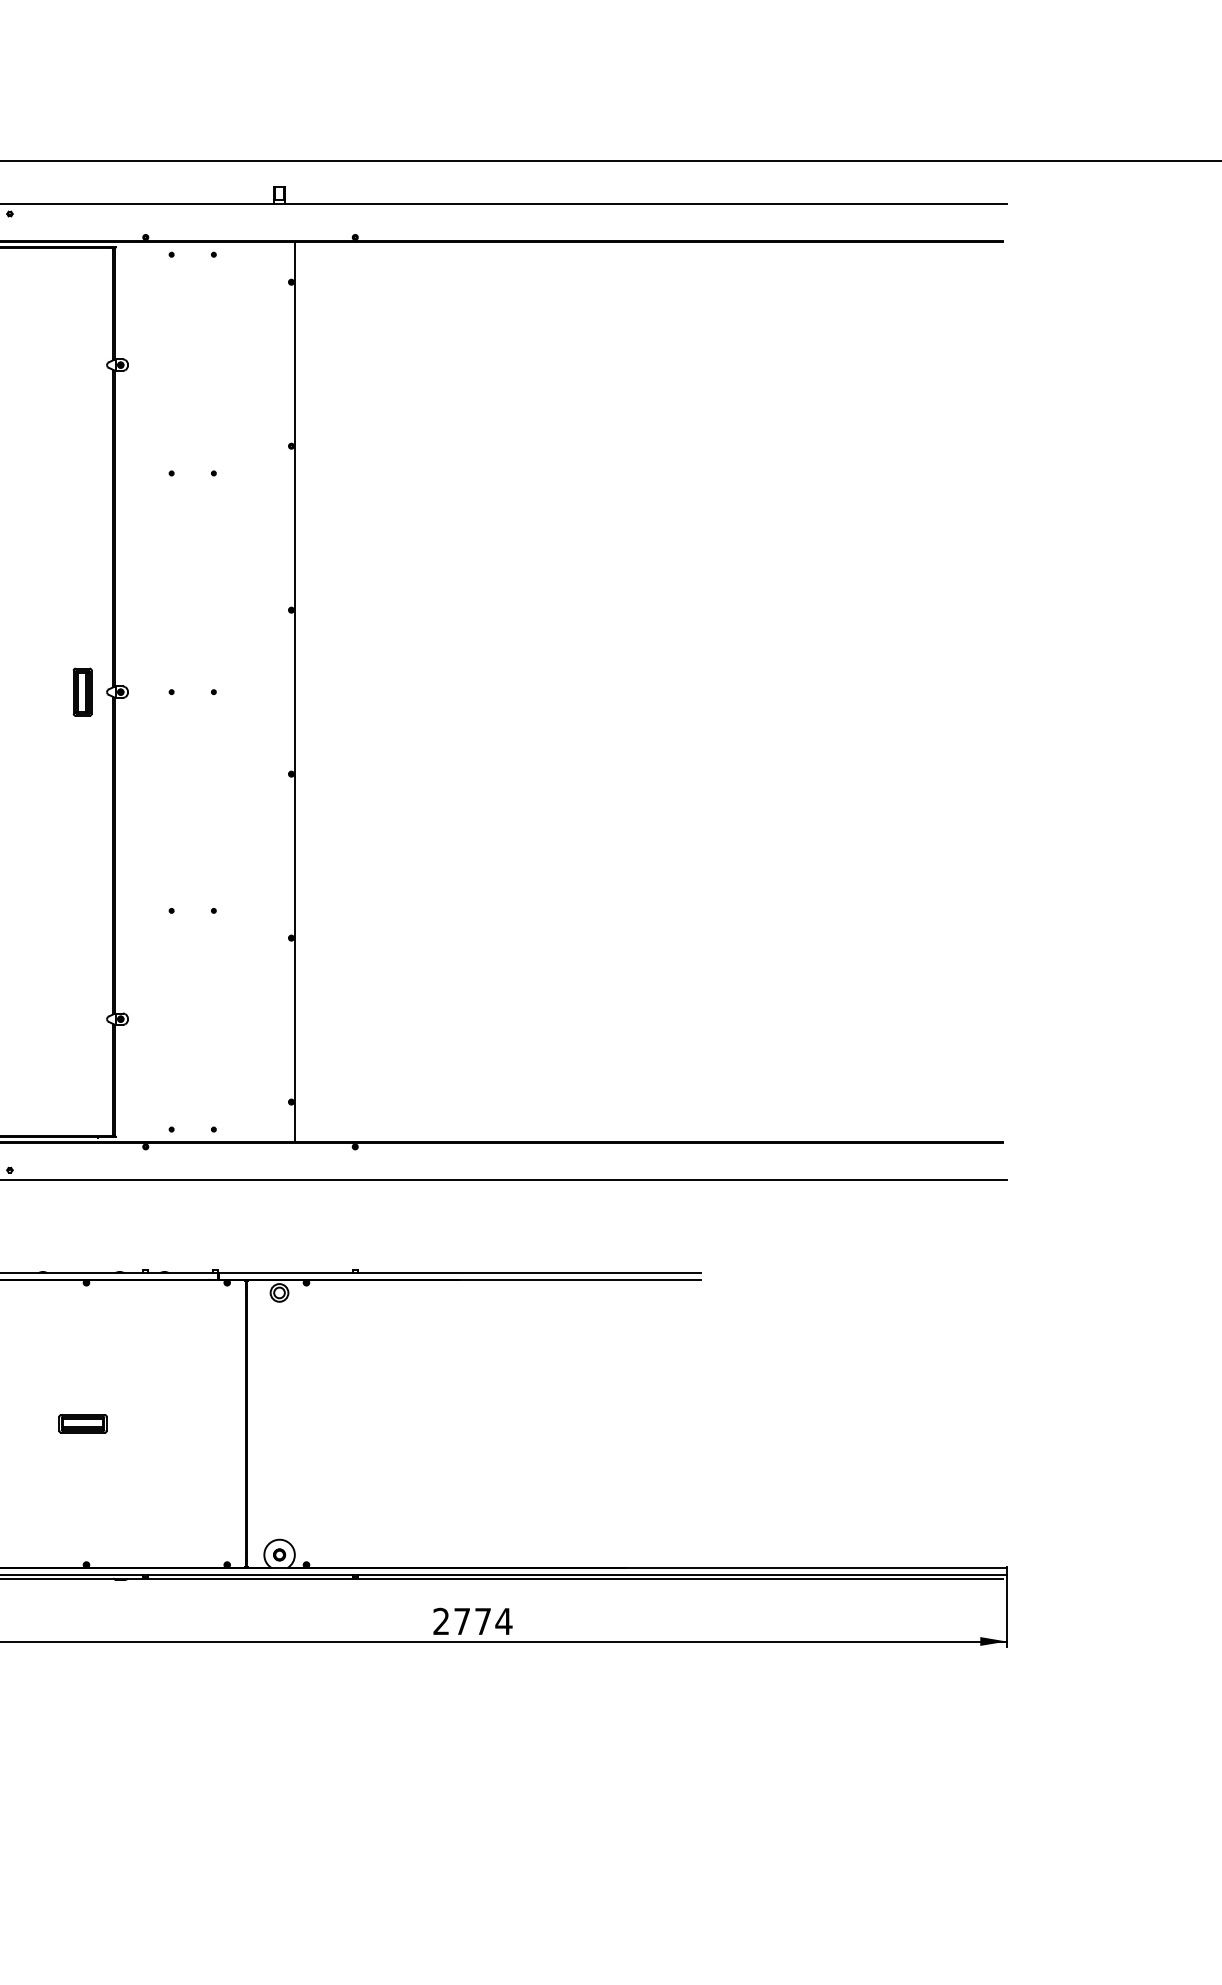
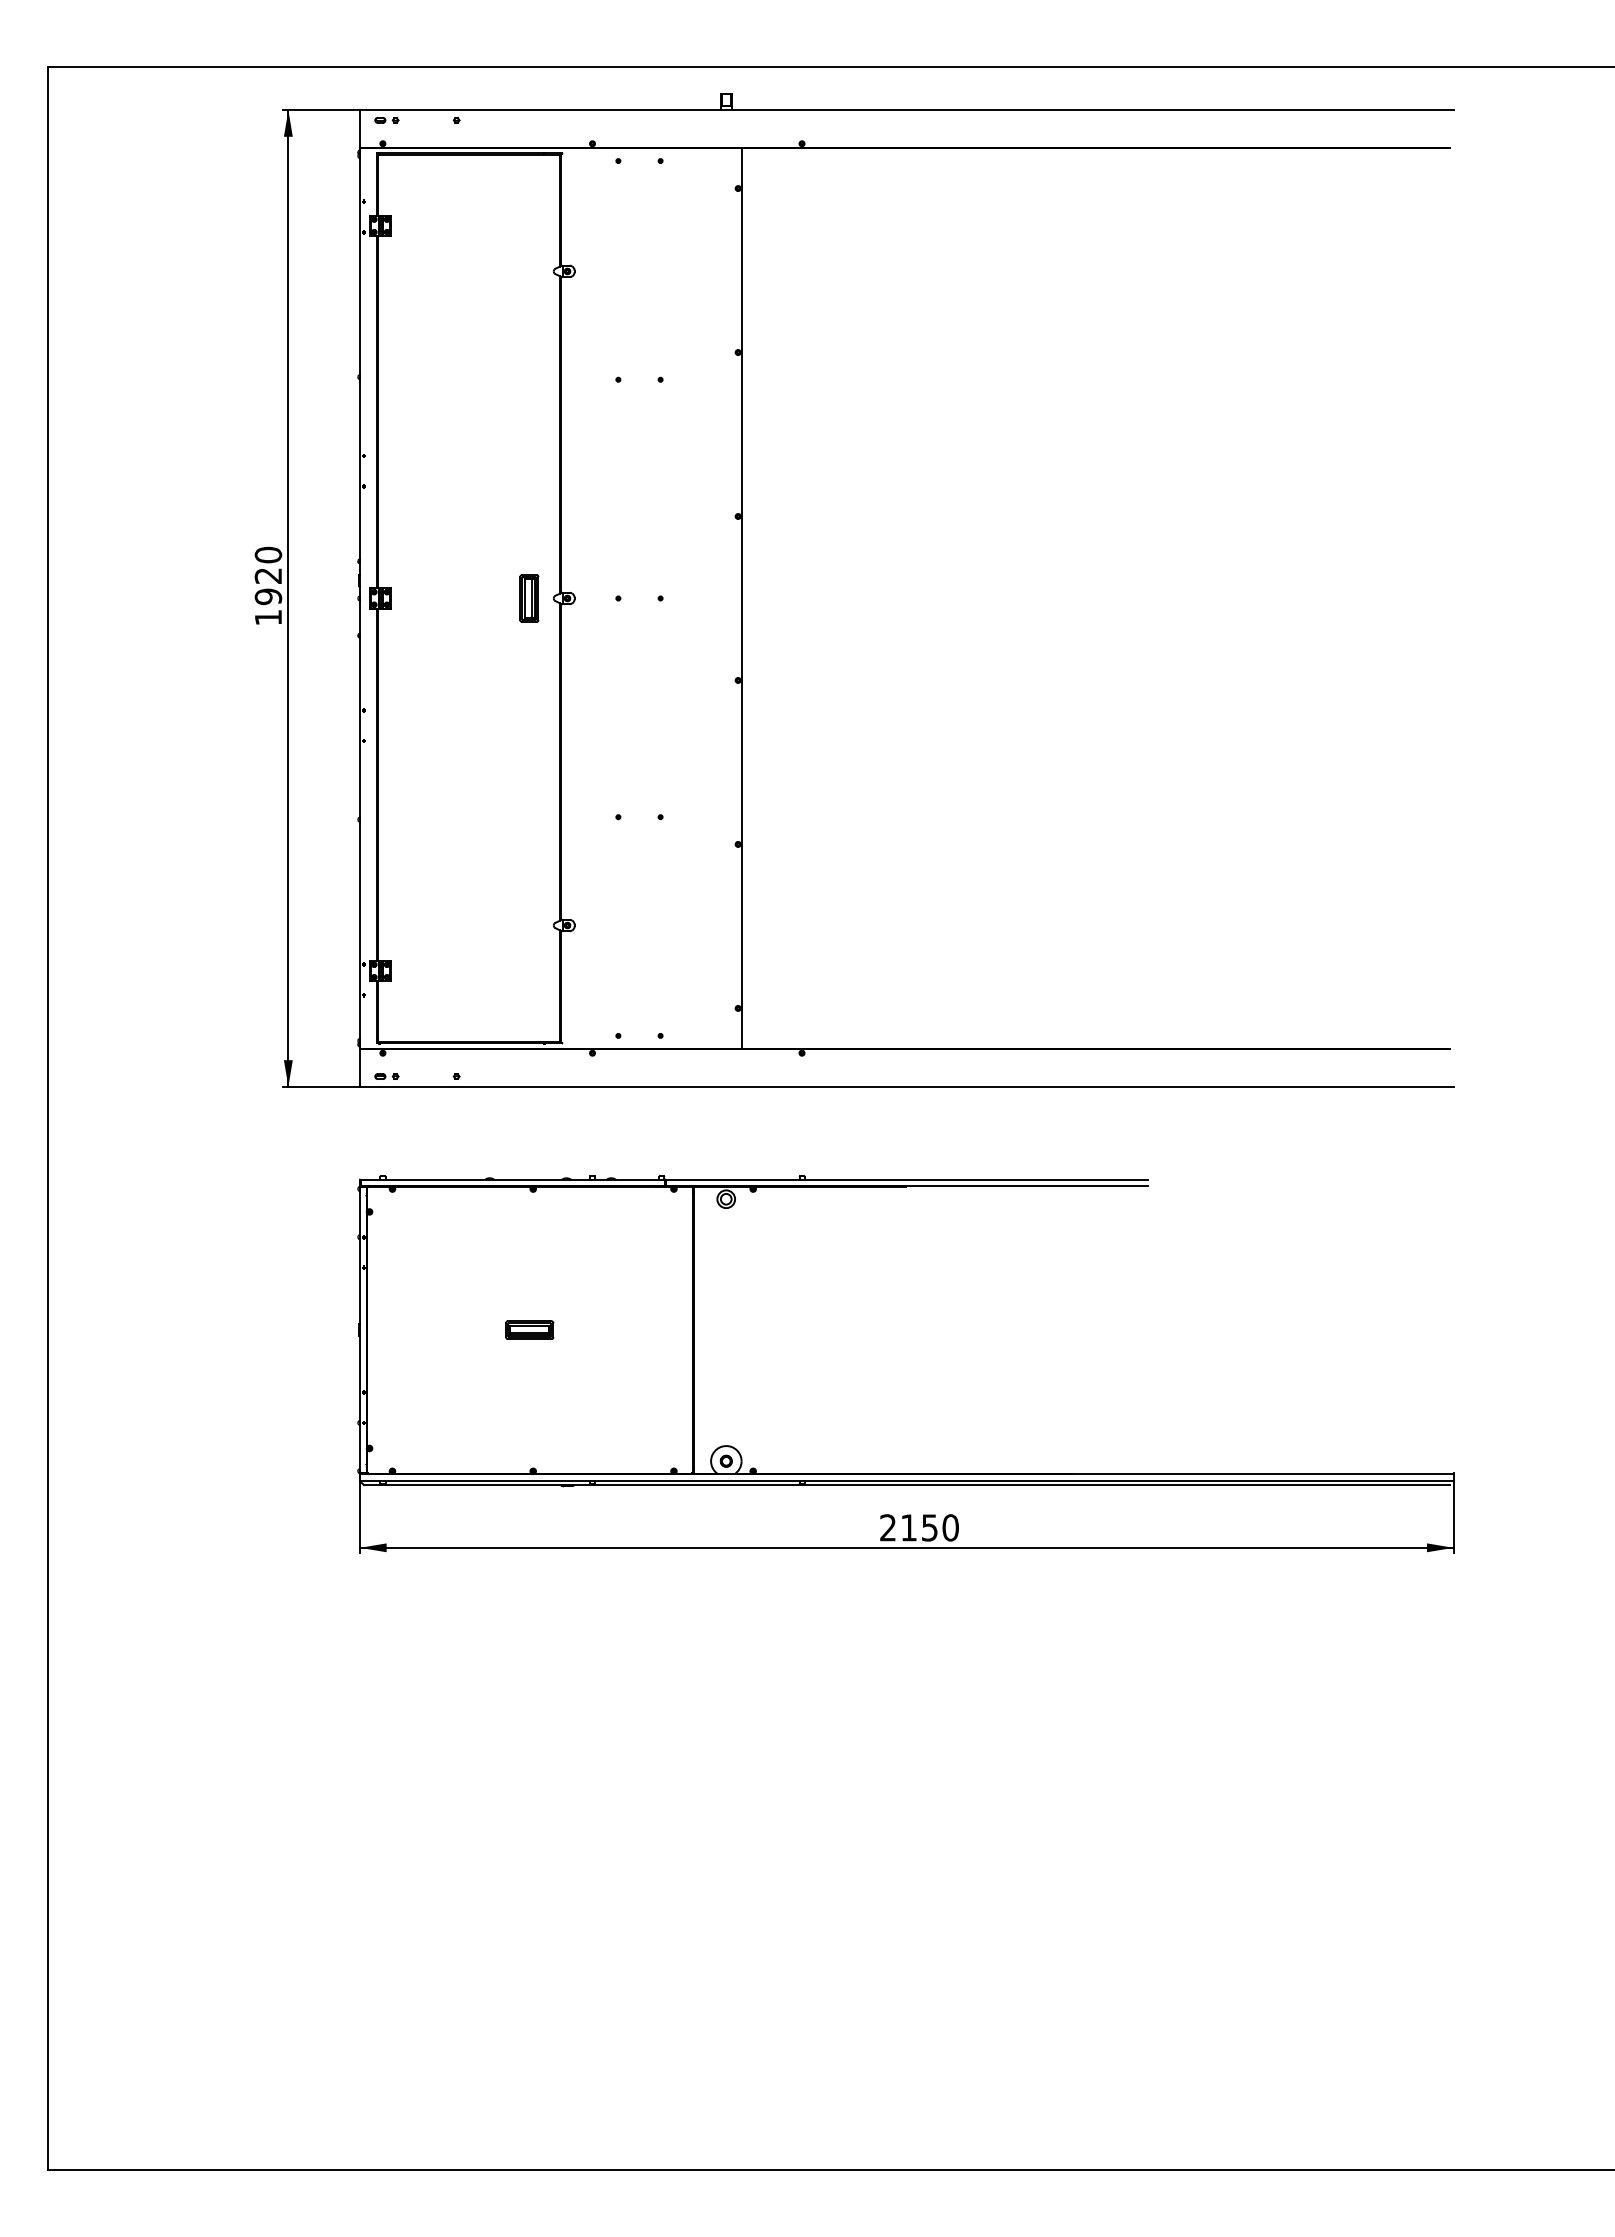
text: (483, 1621) -> (930, 1527), 2774 -> 2150

